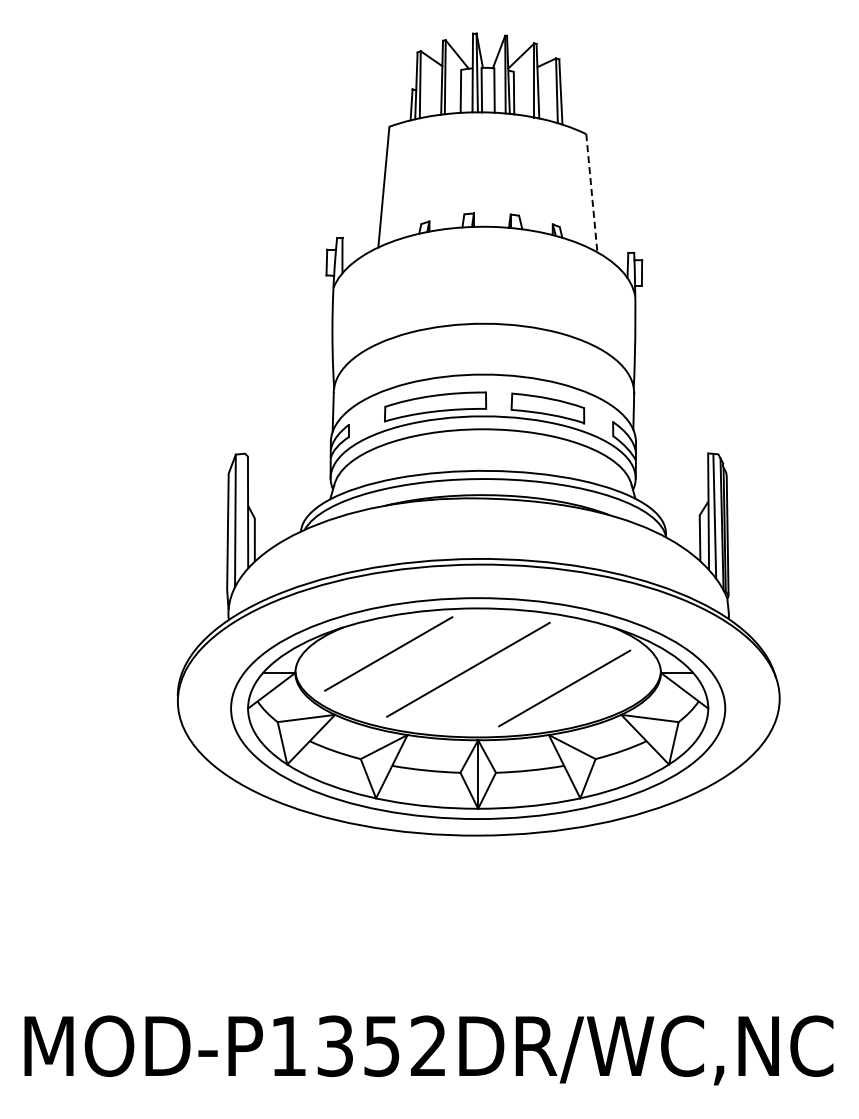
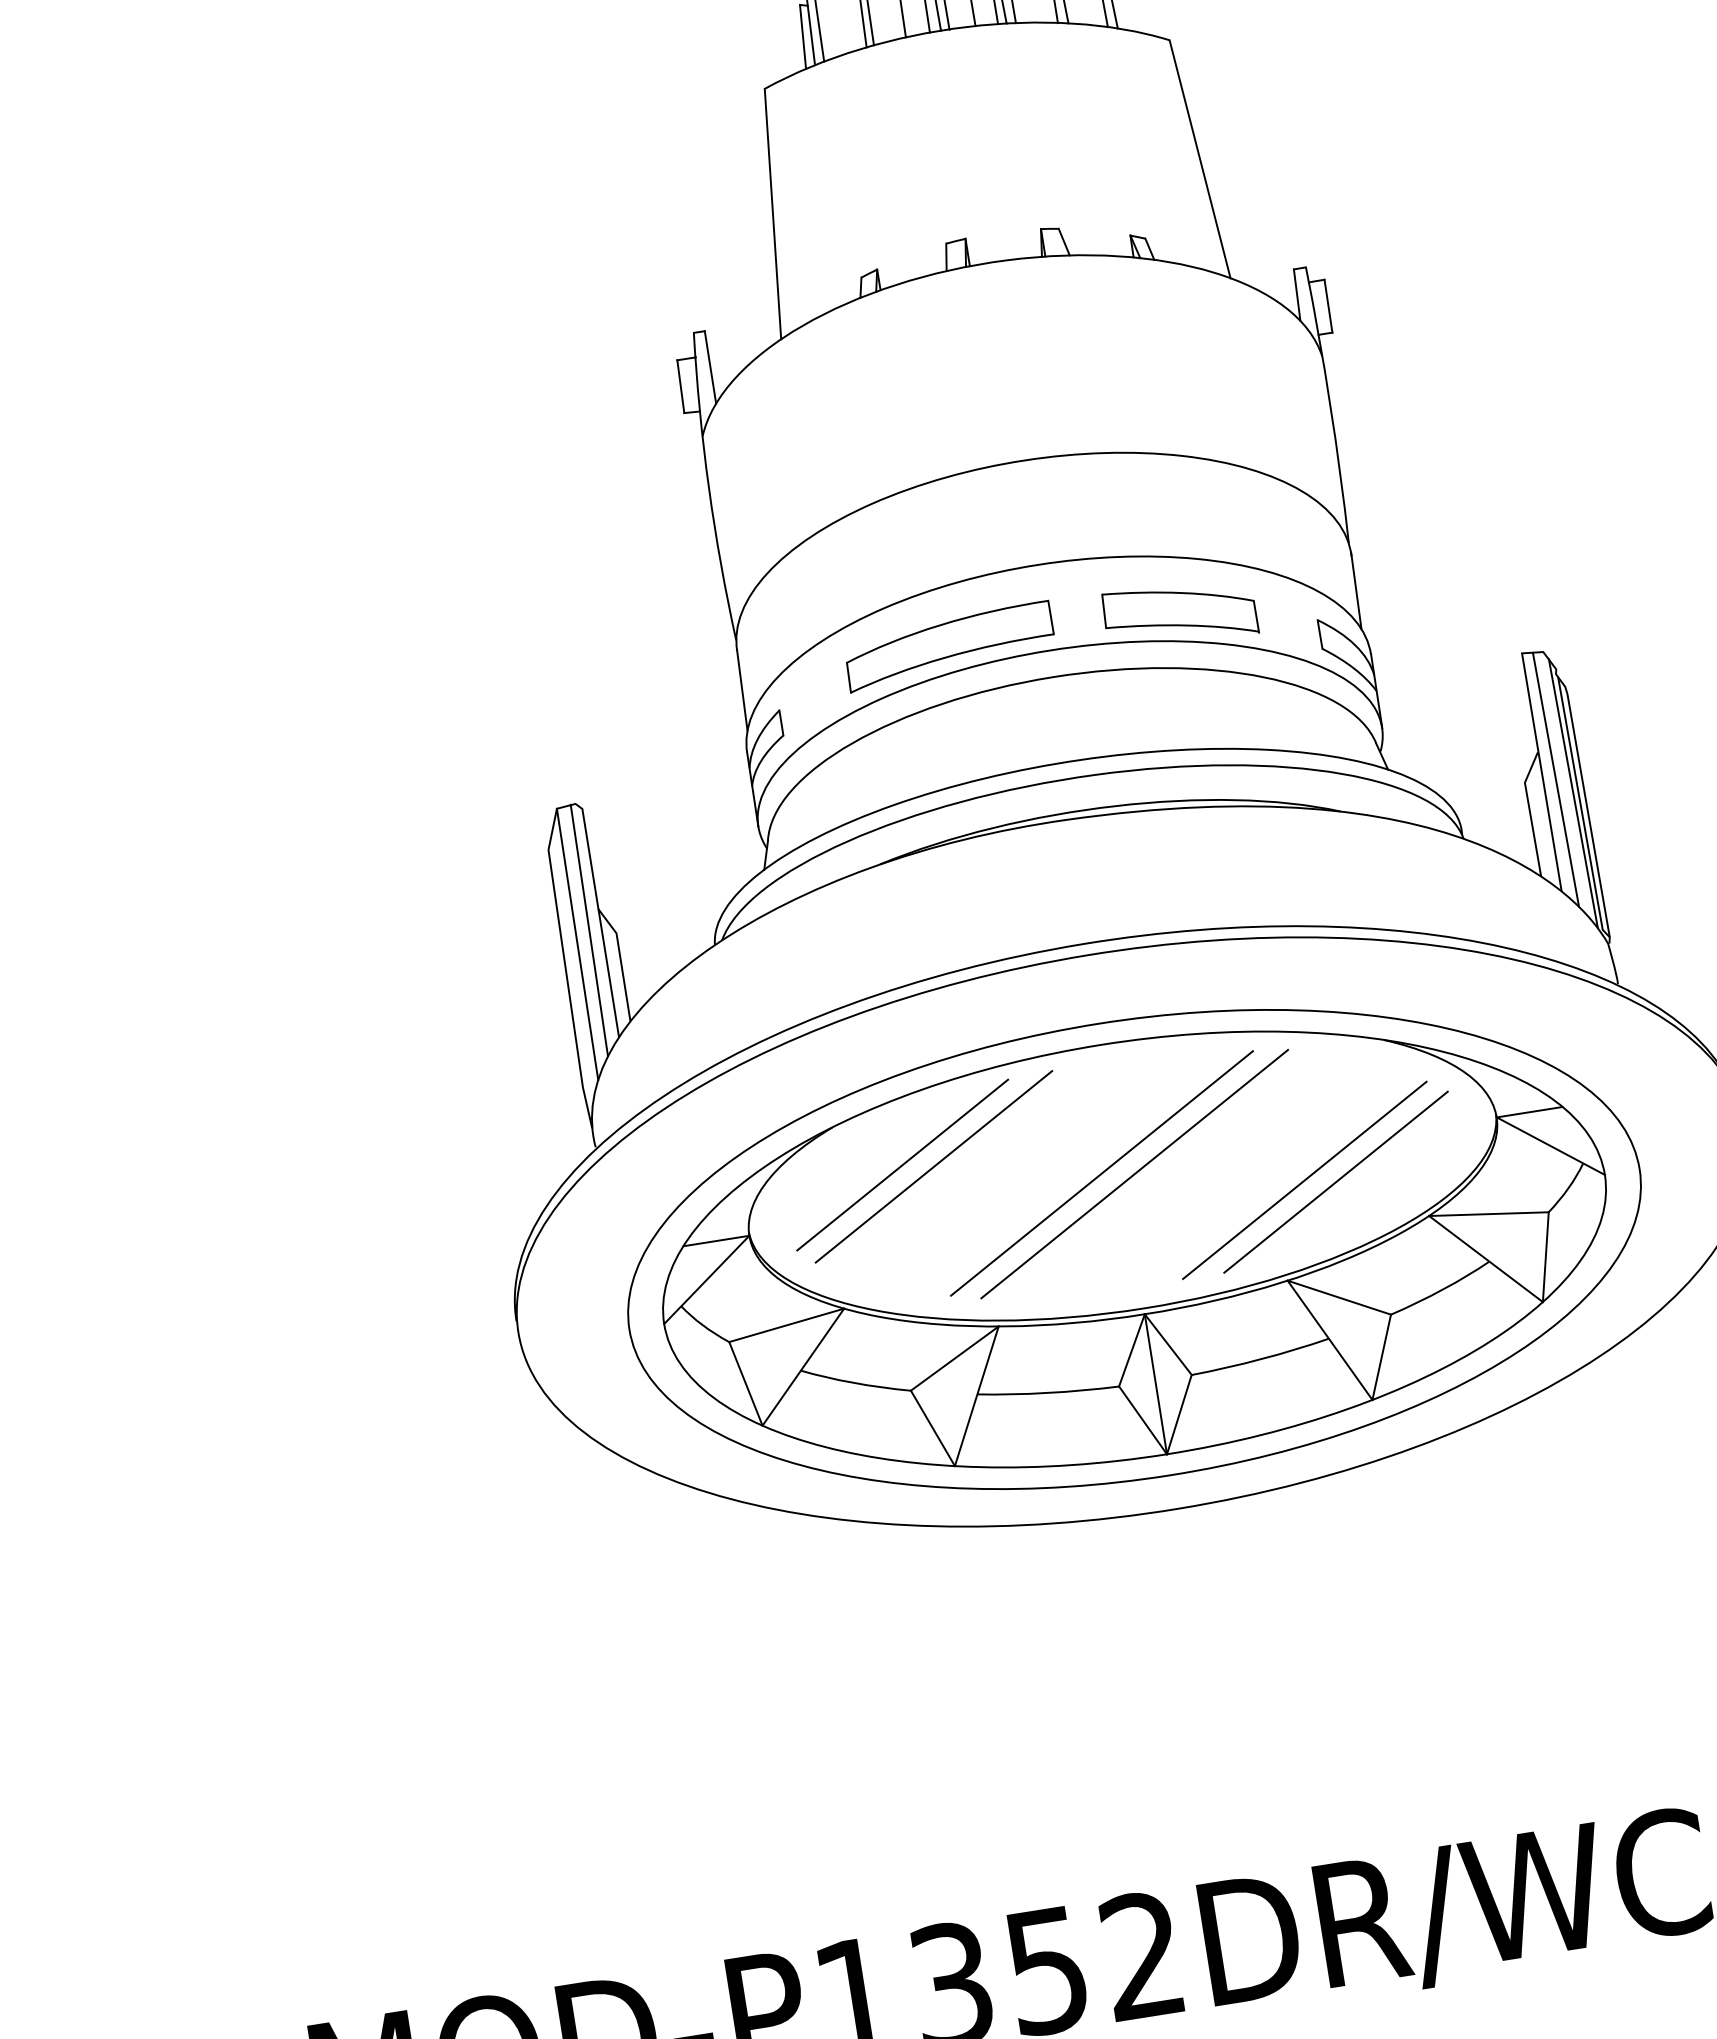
line: (591, 193) -> (1199, 159), dashed -> solid
line: (241, 514) -> (587, 929), added
line: (373, 650) -> (901, 1164), added
line: (483, 672) -> (1133, 1173), added
line: (579, 691) -> (1336, 1181), added

